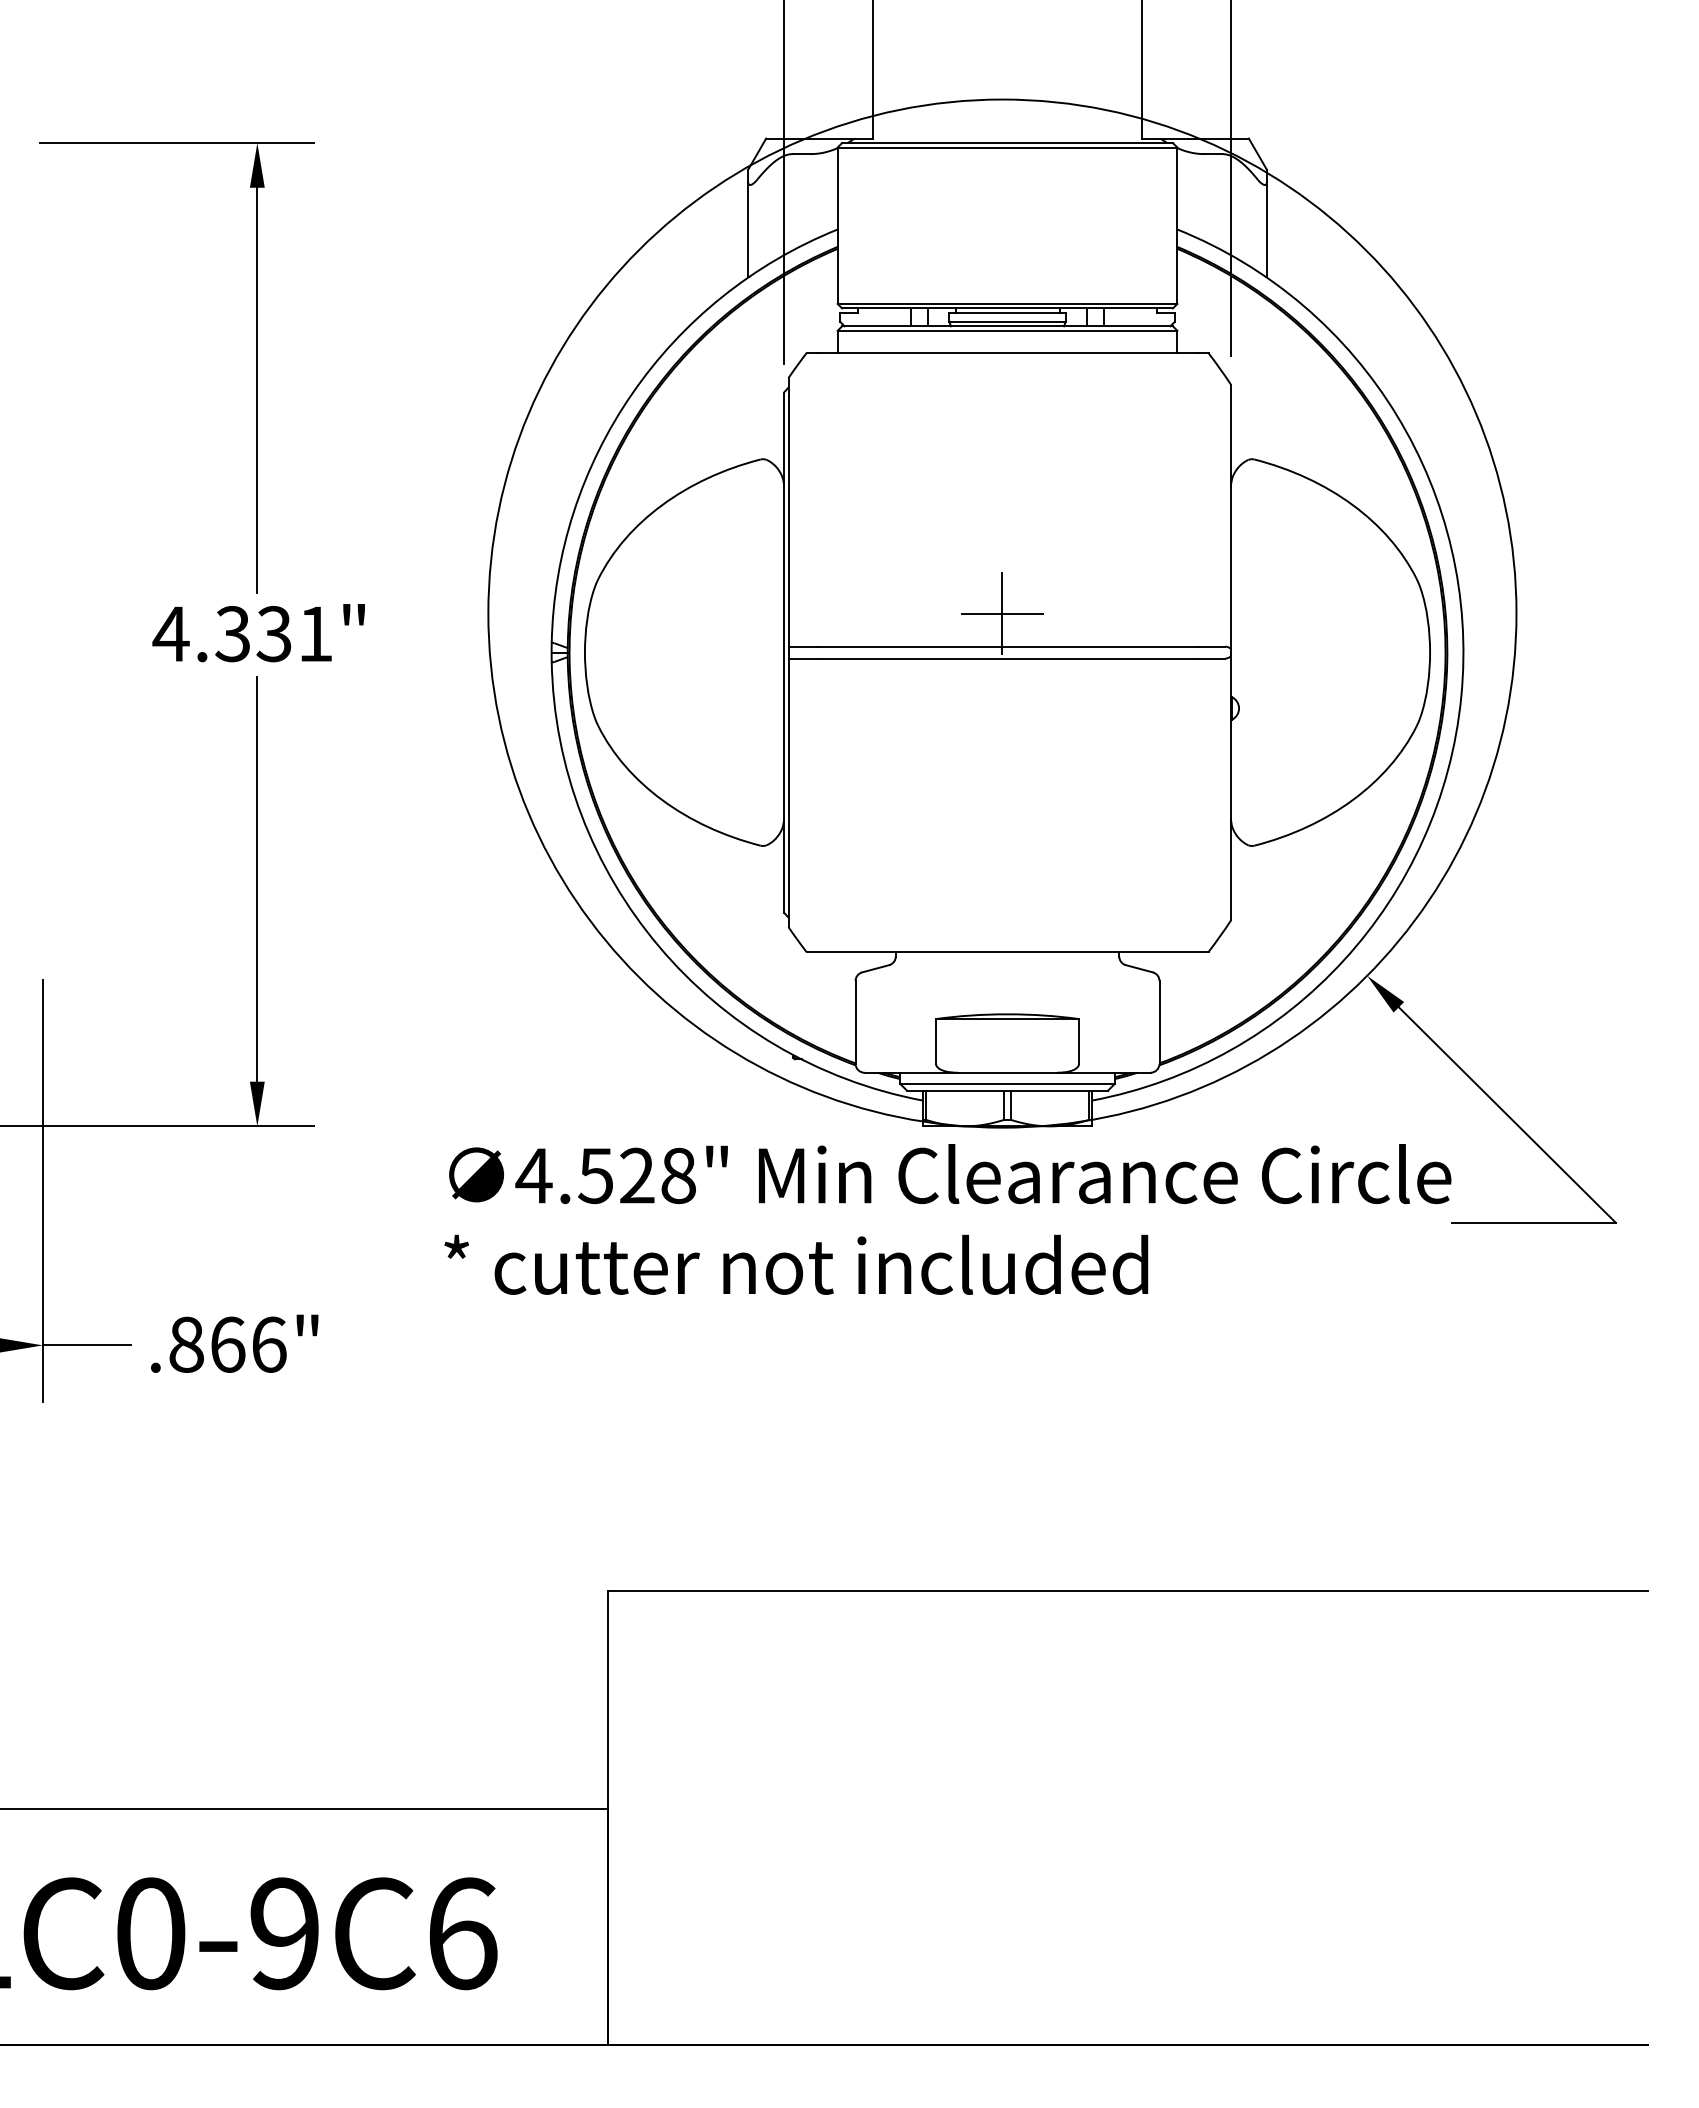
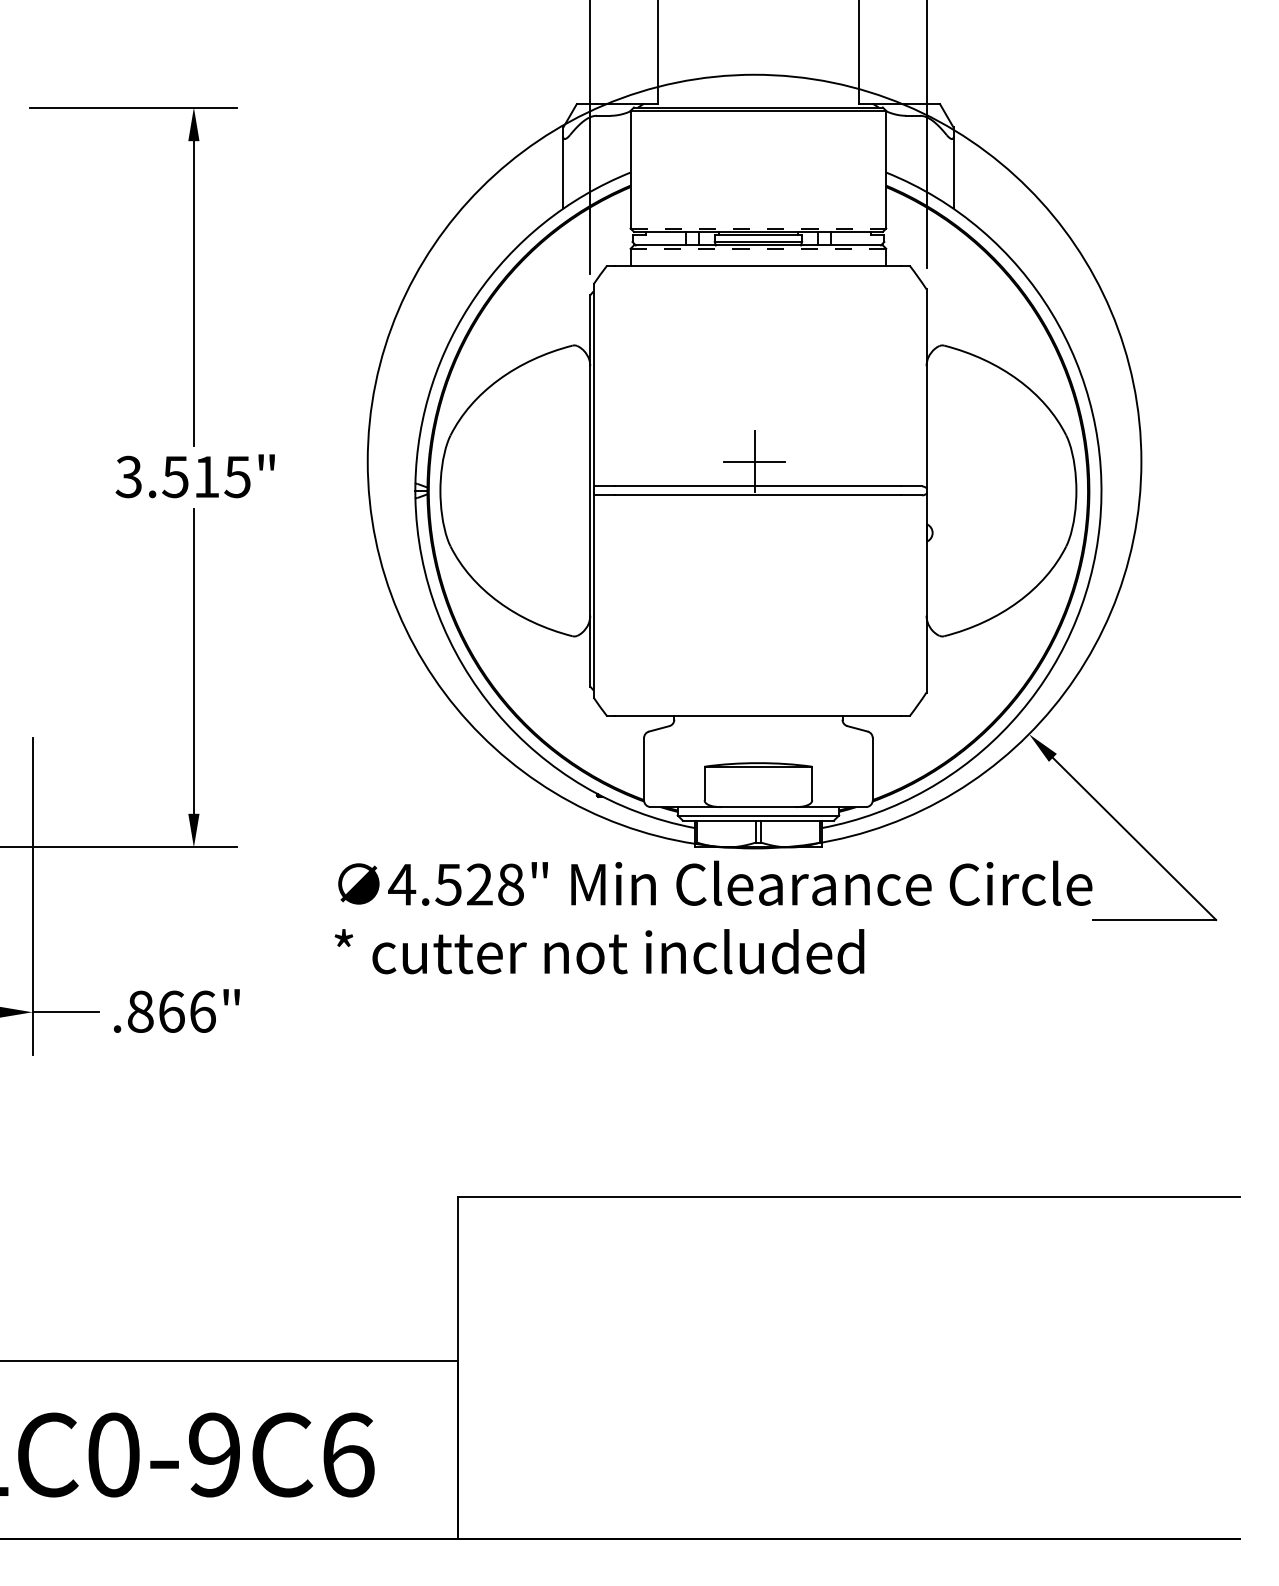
line: (1007, 303) -> (758, 228), solid -> dashed
line: (1007, 330) -> (758, 248), solid -> dashed
text: (242, 634) -> (182, 477), 4.331" -> 3.515"

